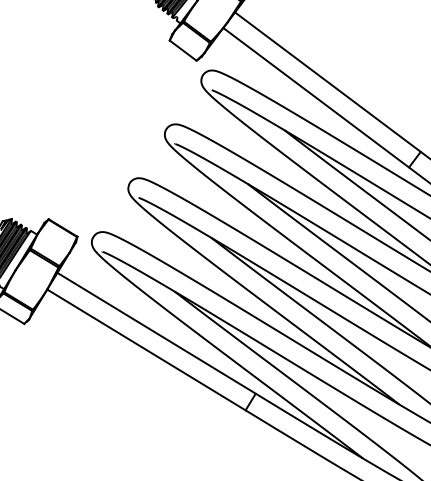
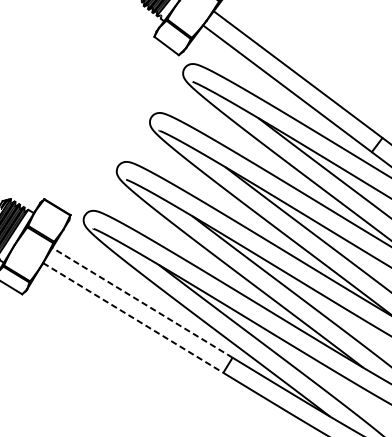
line: (156, 333) -> (142, 303), solid -> dashed
line: (146, 350) -> (133, 318), solid -> dashed

